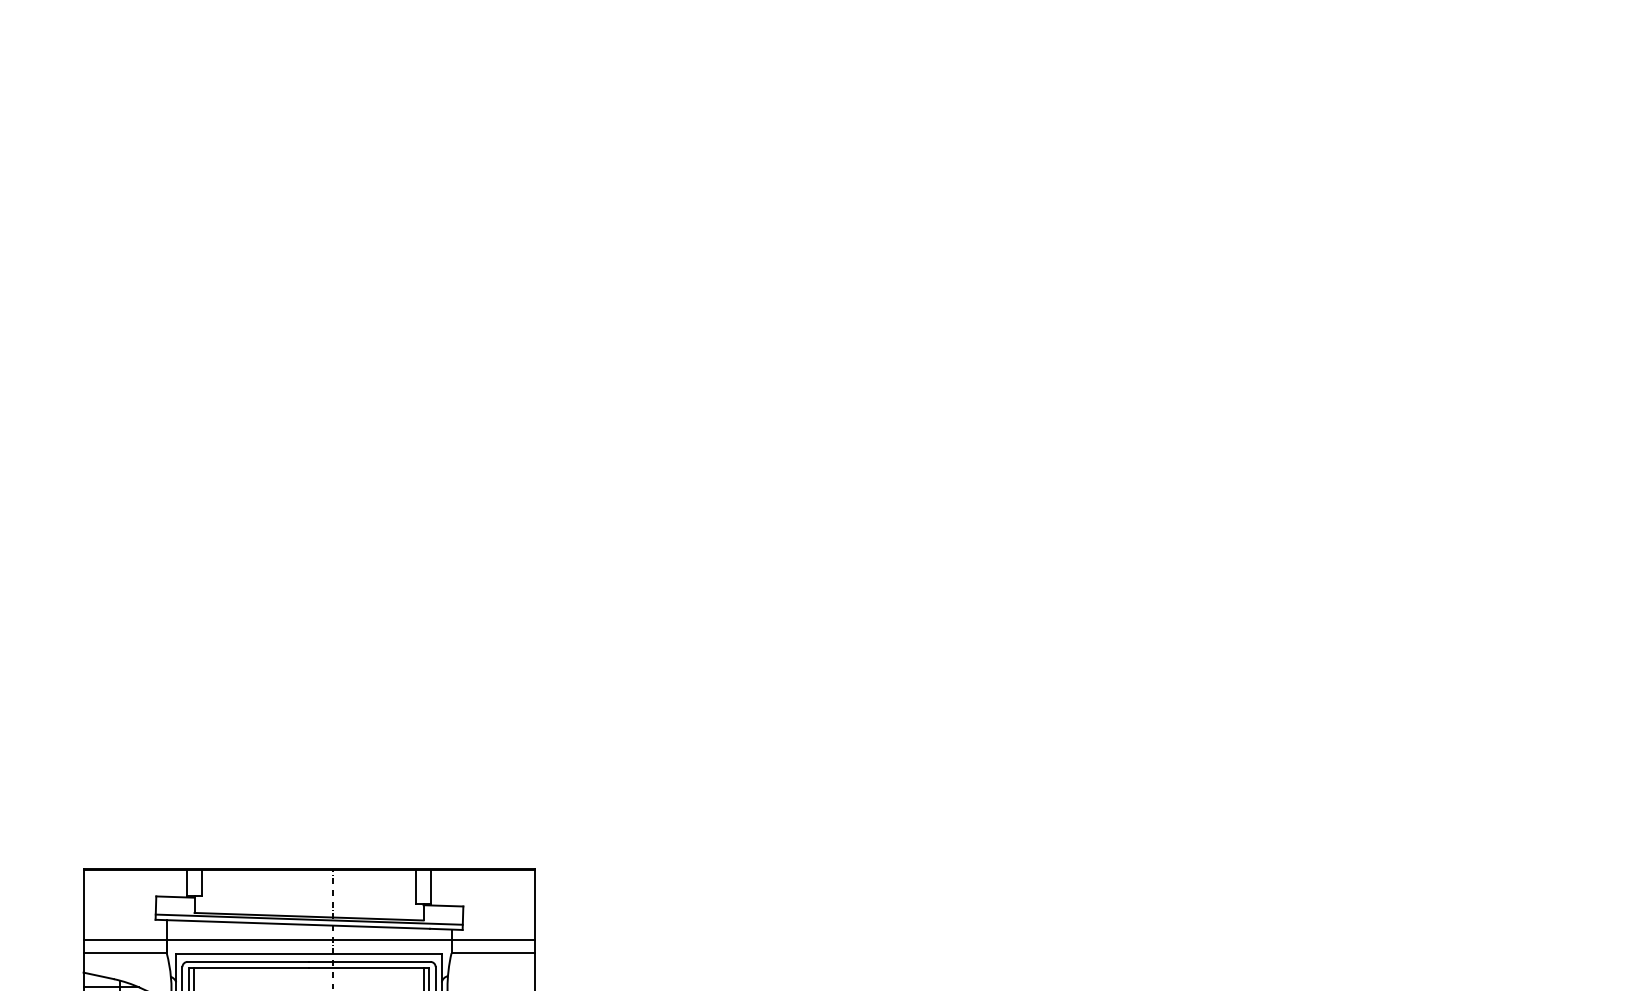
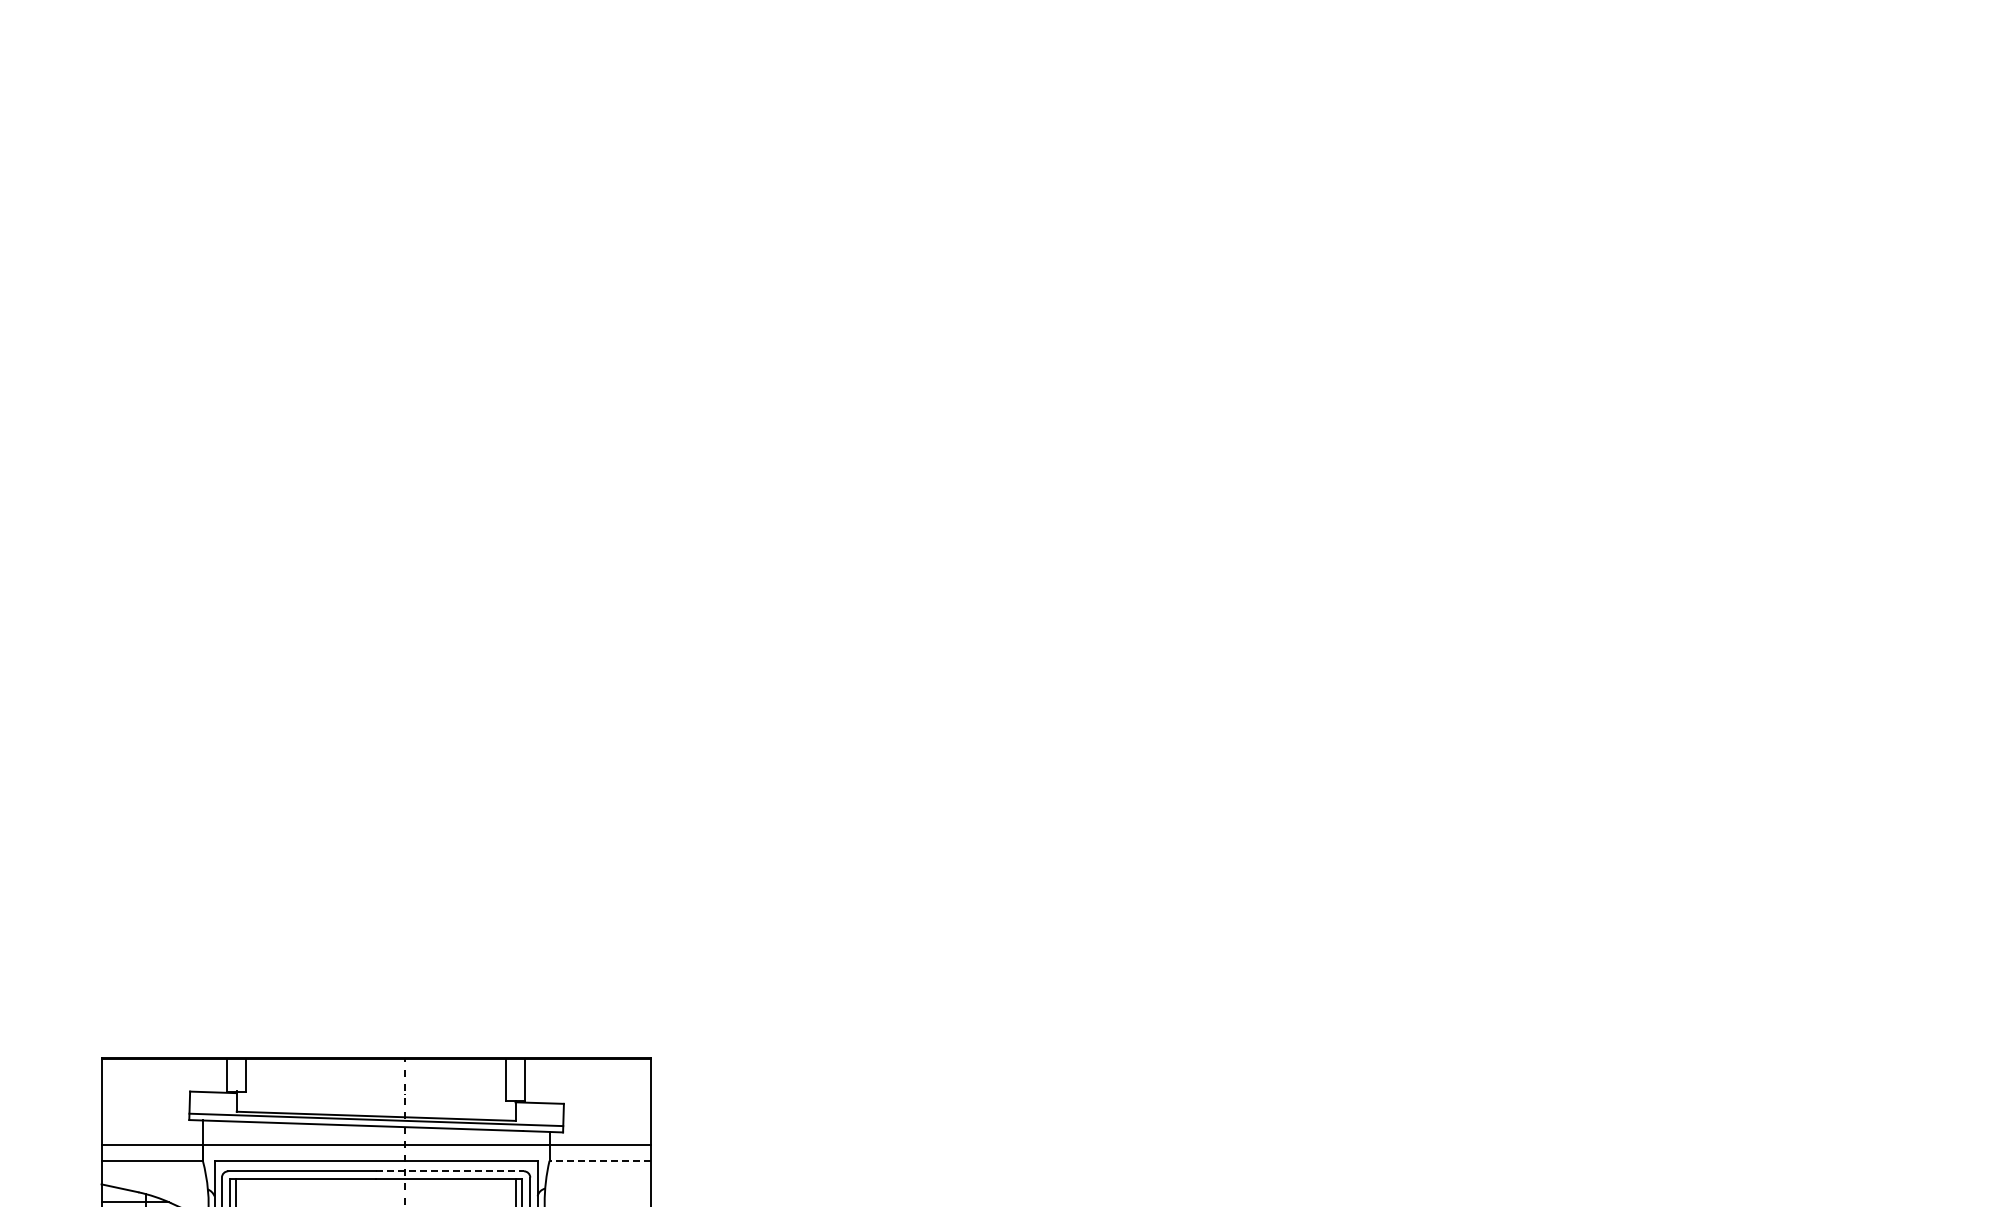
line: (493, 953) -> (600, 1160), solid -> dashed
line: (370, 962) -> (450, 1171), solid -> dashed

